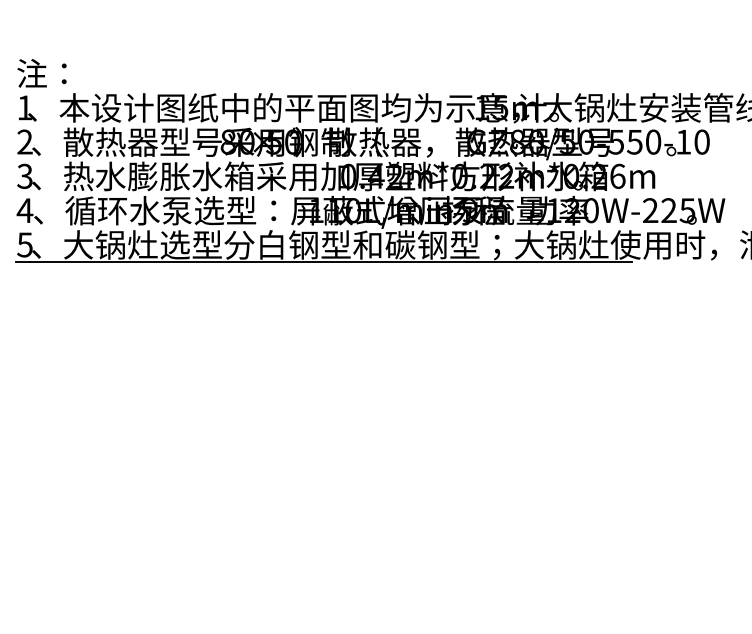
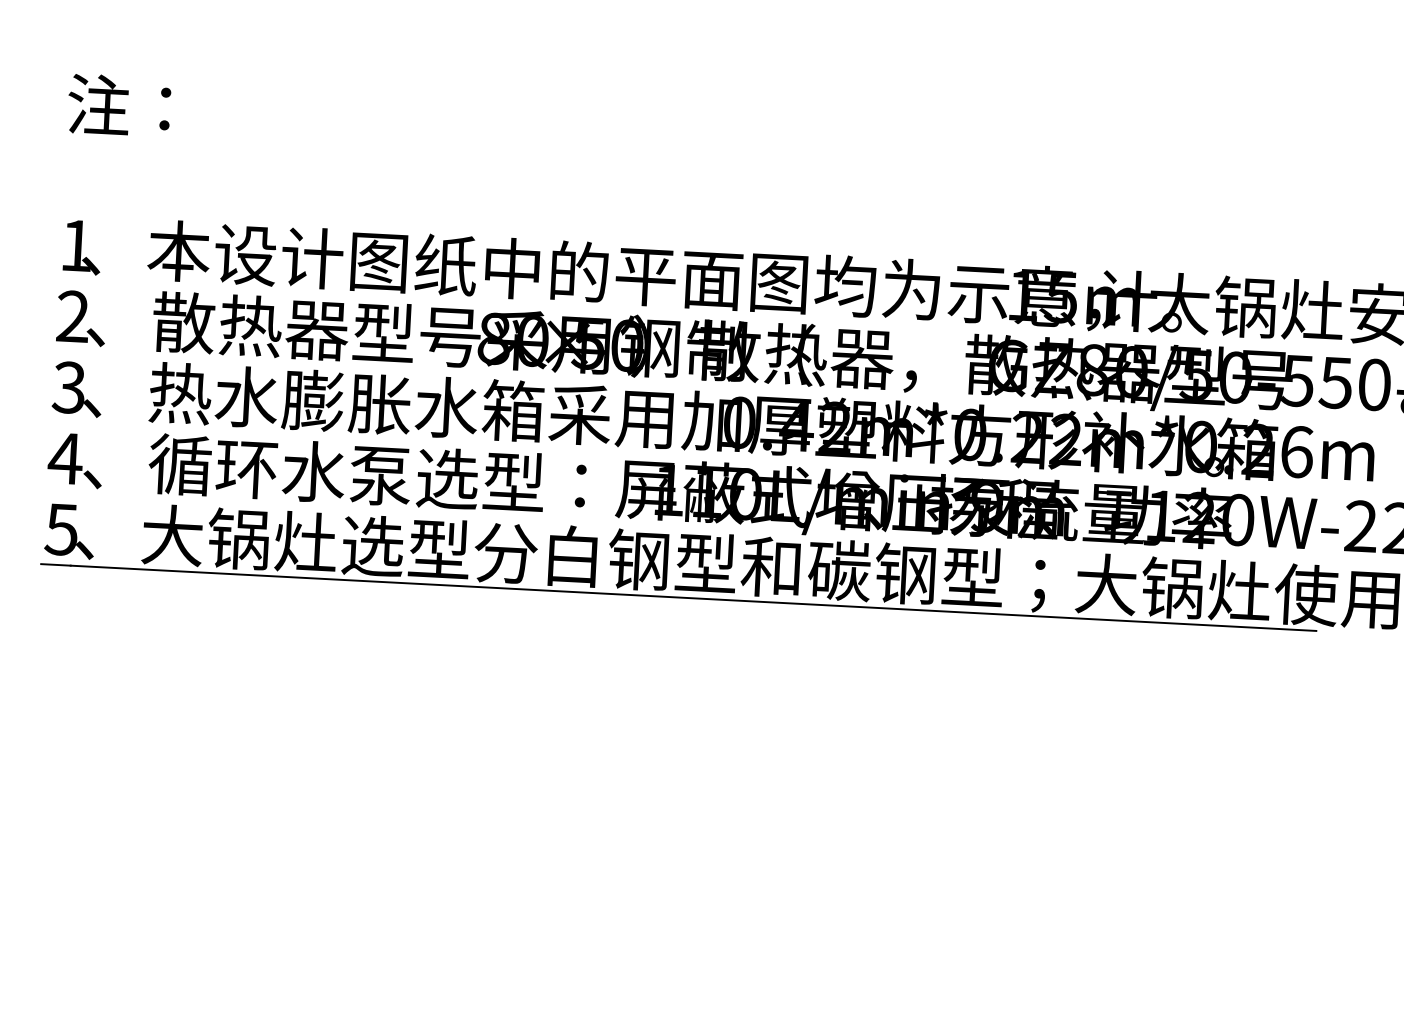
text: (41, 73) -> (118, 105), moved

